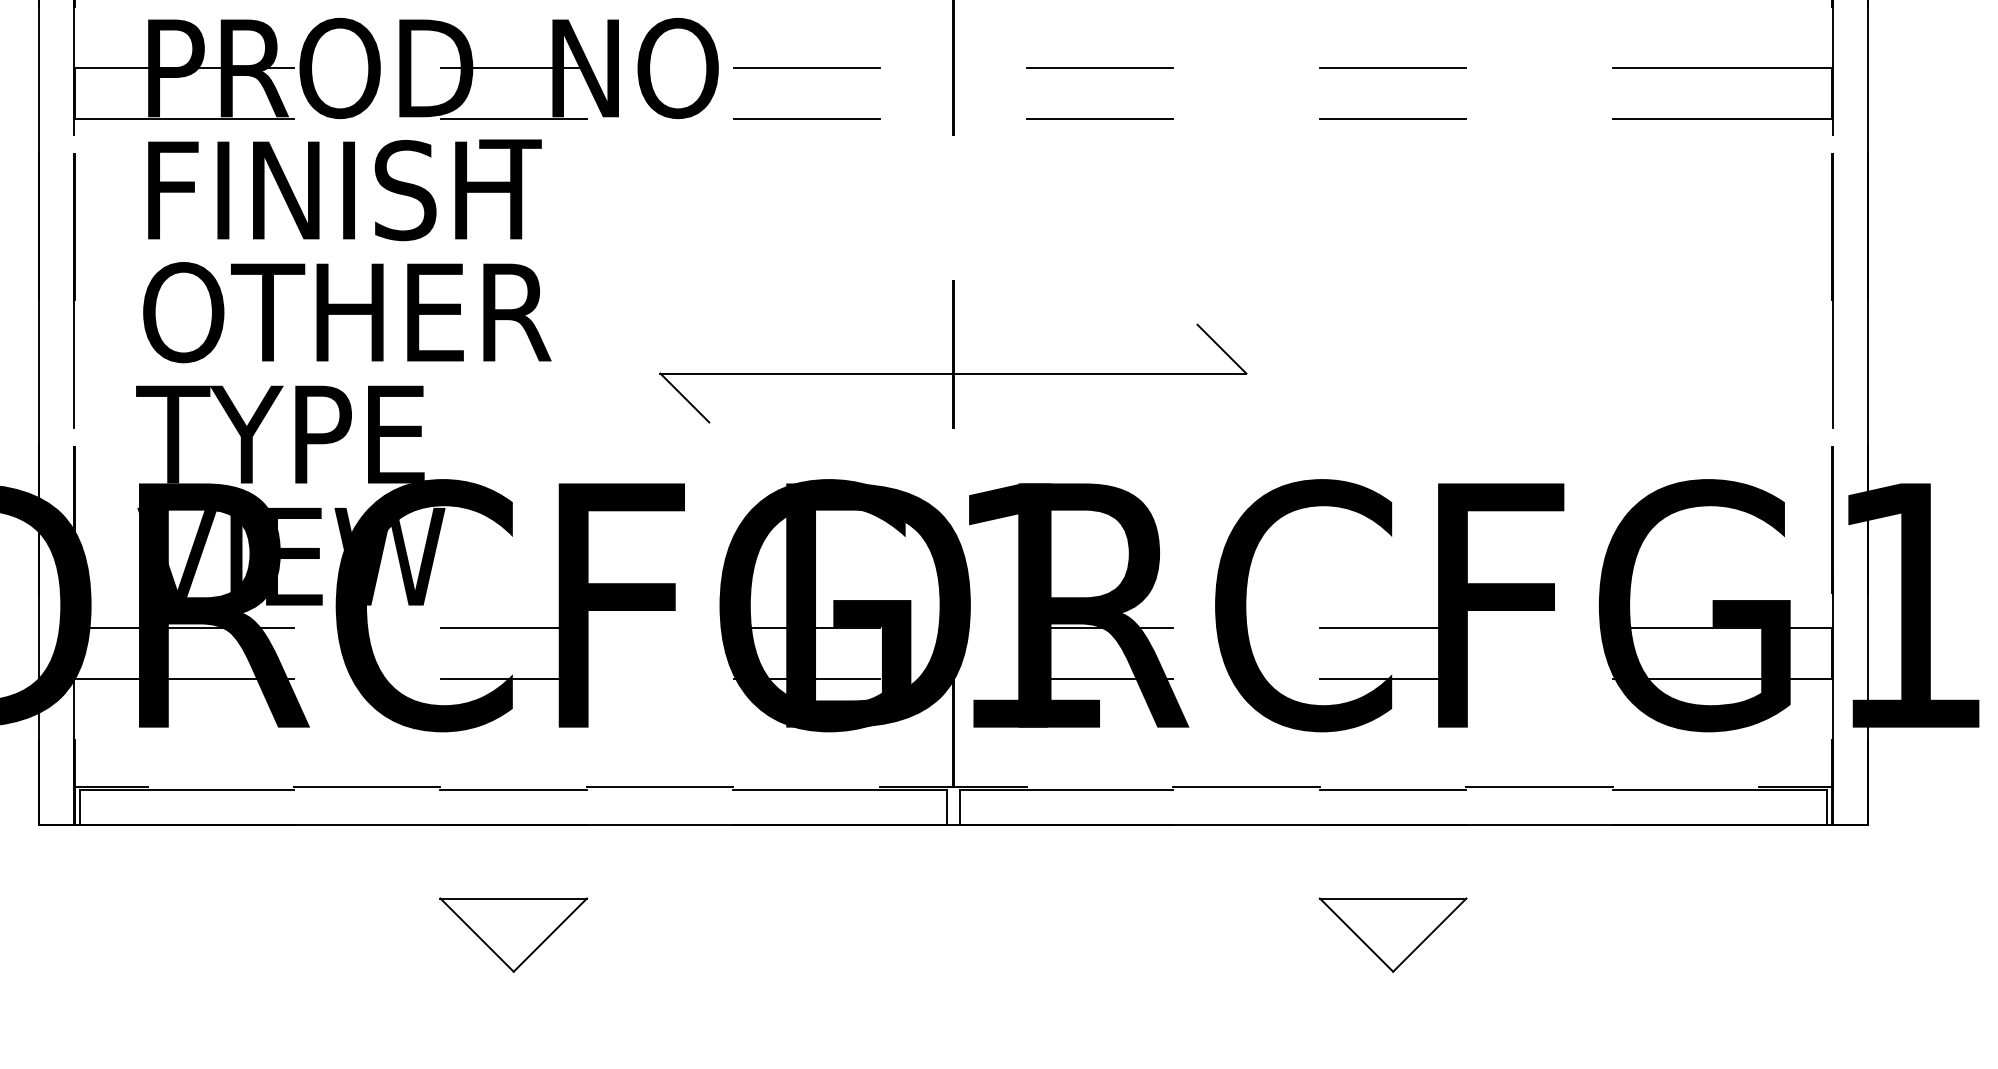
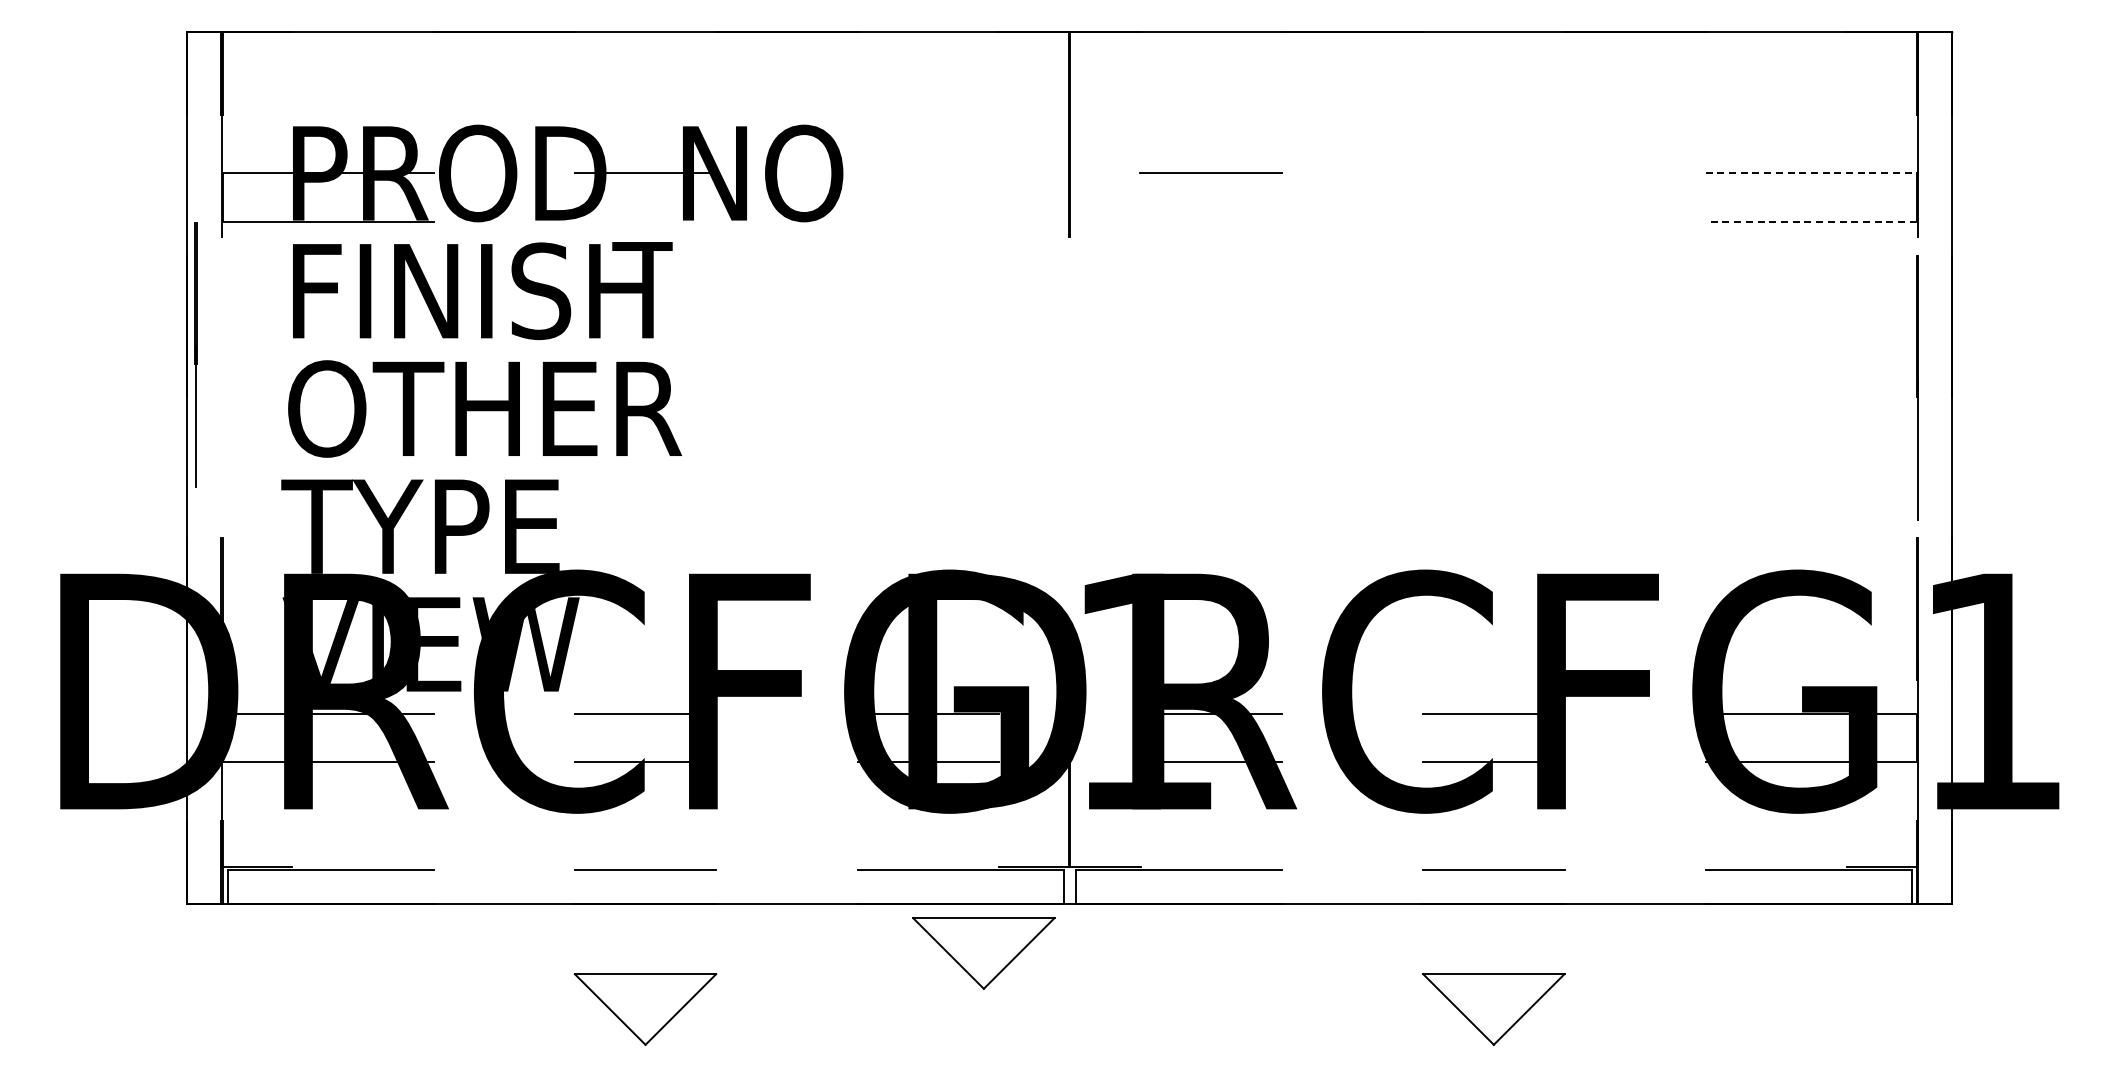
line: (1392, 67) -> (1493, 172), removed
line: (807, 68) -> (928, 173), removed
line: (1722, 68) -> (1811, 173), solid -> dashed
line: (1099, 118) -> (1210, 221), removed
line: (513, 119) -> (645, 222), removed
line: (807, 119) -> (928, 222), removed
line: (1392, 119) -> (1493, 222), removed
line: (1722, 119) -> (1811, 222), solid -> dashed
line: (74, 290) -> (195, 354), moved
part: (953, 354) -> (1069, 449), removed
line: (366, 786) -> (503, 866), removed
line: (659, 786) -> (786, 866), removed
line: (1246, 786) -> (1352, 866), removed
line: (1538, 786) -> (1634, 866), removed
part: (864, 877) -> (983, 953), added

